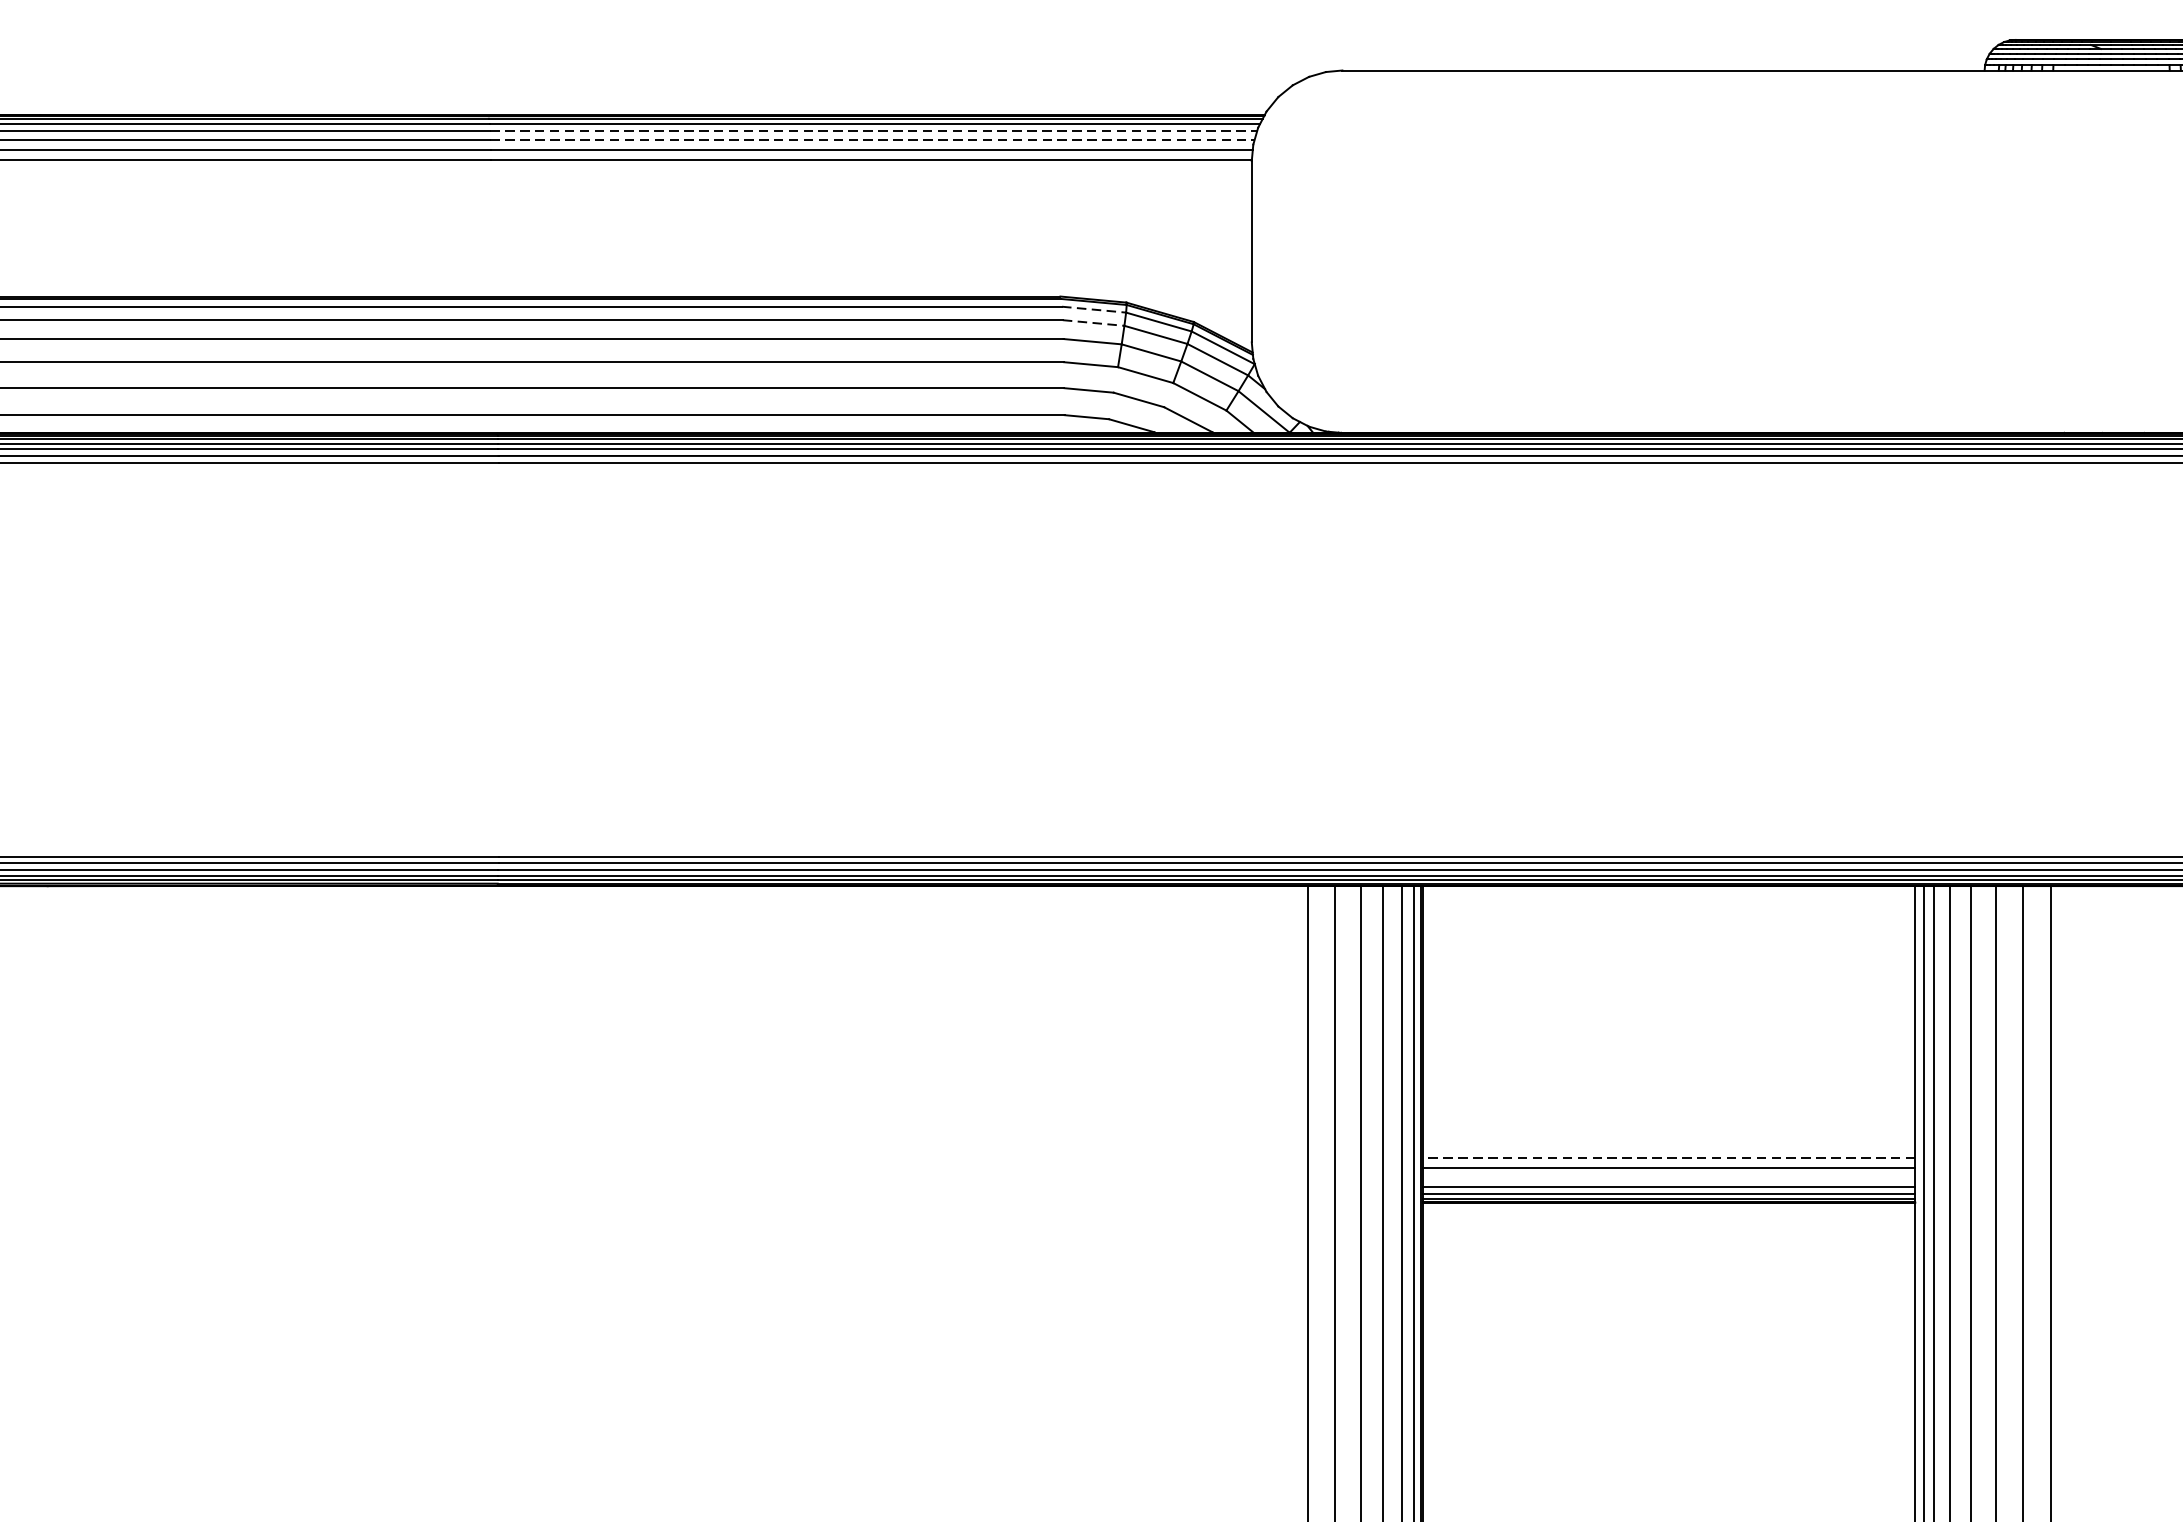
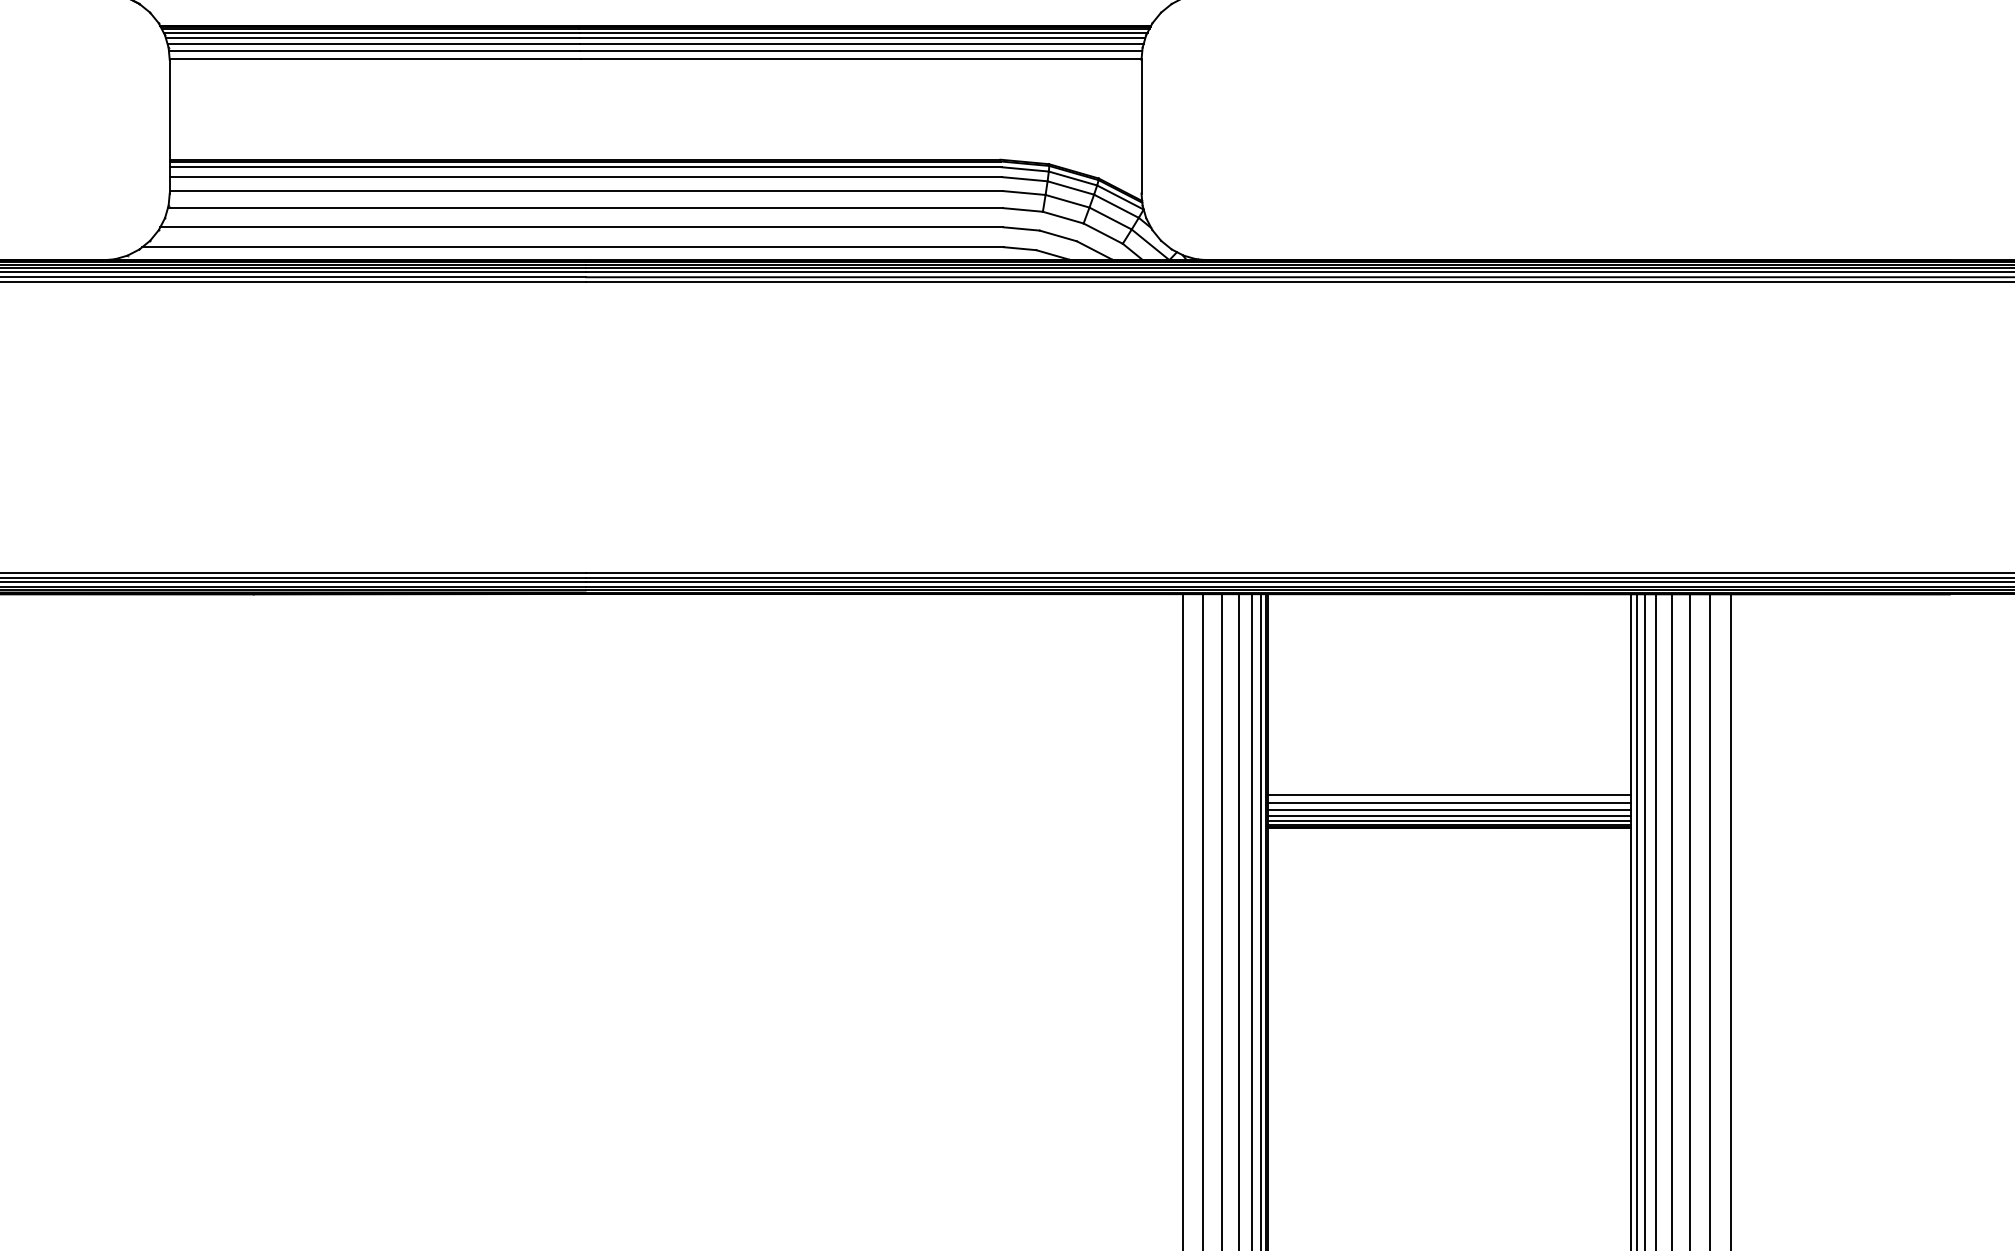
line: (873, 130) -> (862, 37), dashed -> solid
line: (871, 140) -> (861, 44), dashed -> solid
line: (1094, 309) -> (1025, 169), dashed -> solid
line: (1093, 323) -> (1024, 179), dashed -> solid
line: (1669, 1158) -> (1449, 795), dashed -> solid
line: (1668, 1177) -> (1448, 809), added

